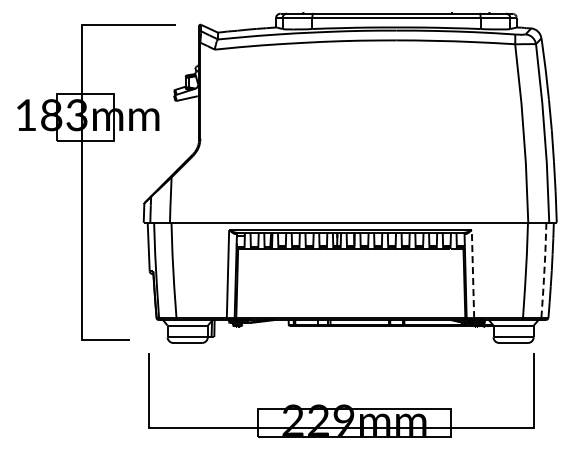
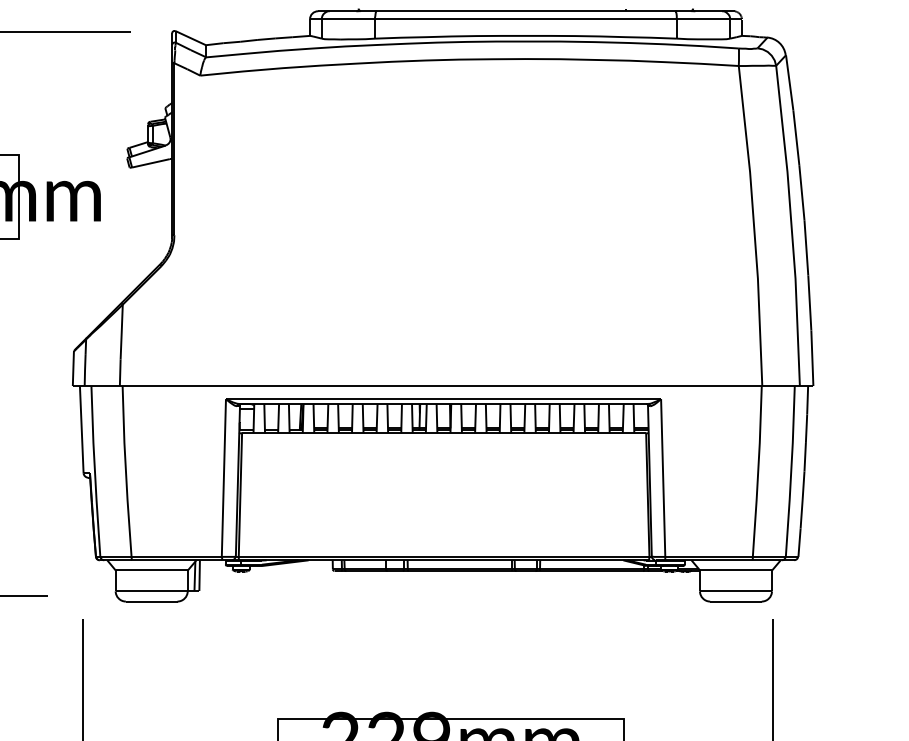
line: (544, 270) -> (791, 471), dashed -> solid
line: (473, 273) -> (664, 476), dashed -> solid

